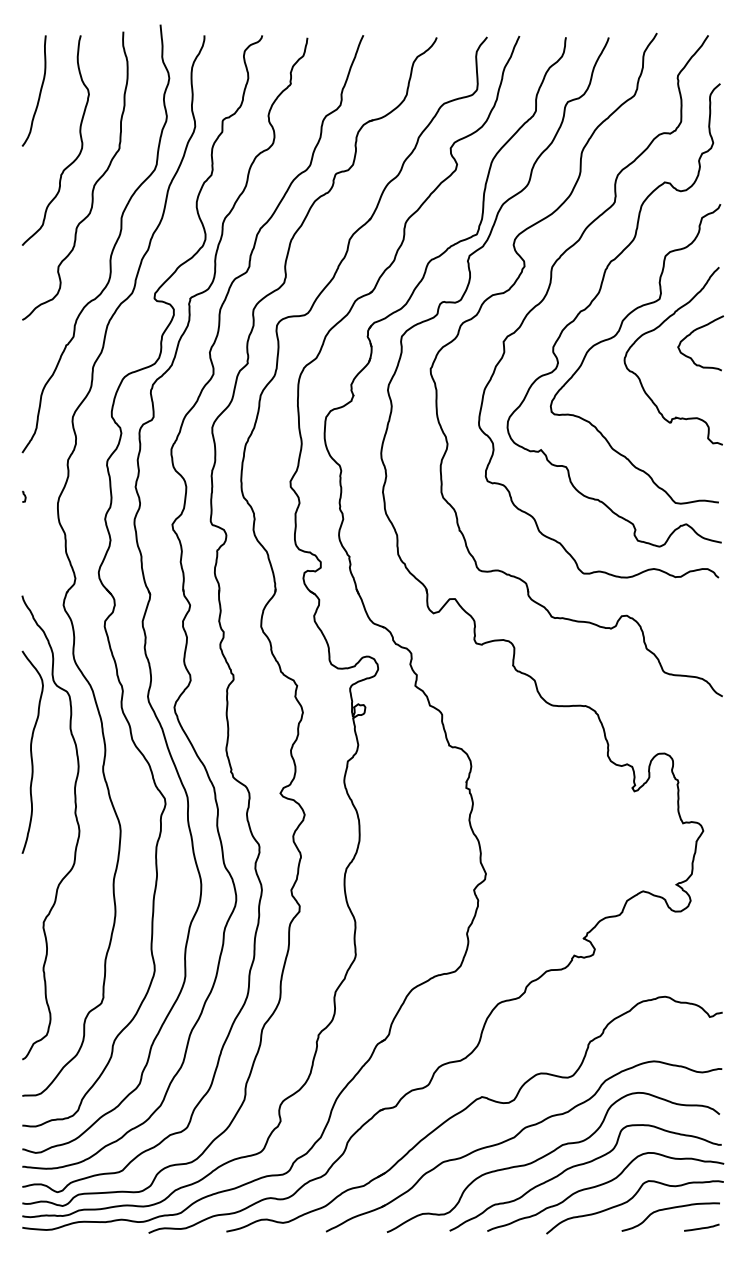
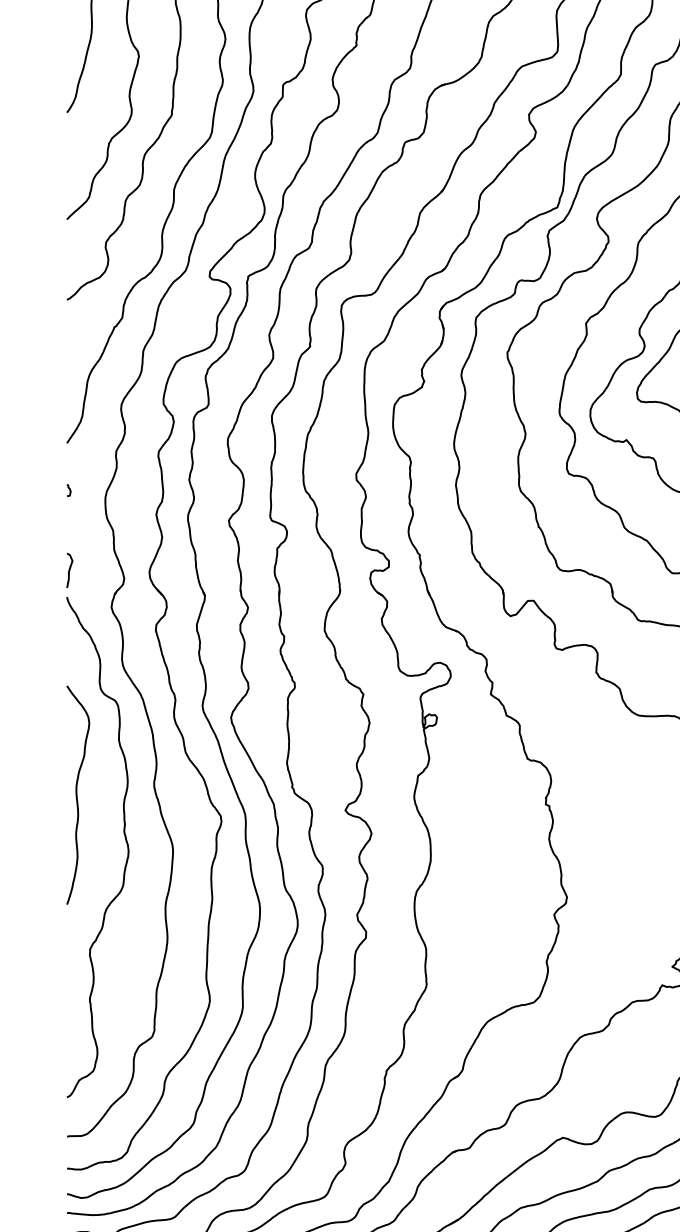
curve: (24, 570) -> (69, 569), added
curve: (31, 751) -> (76, 794), moved

